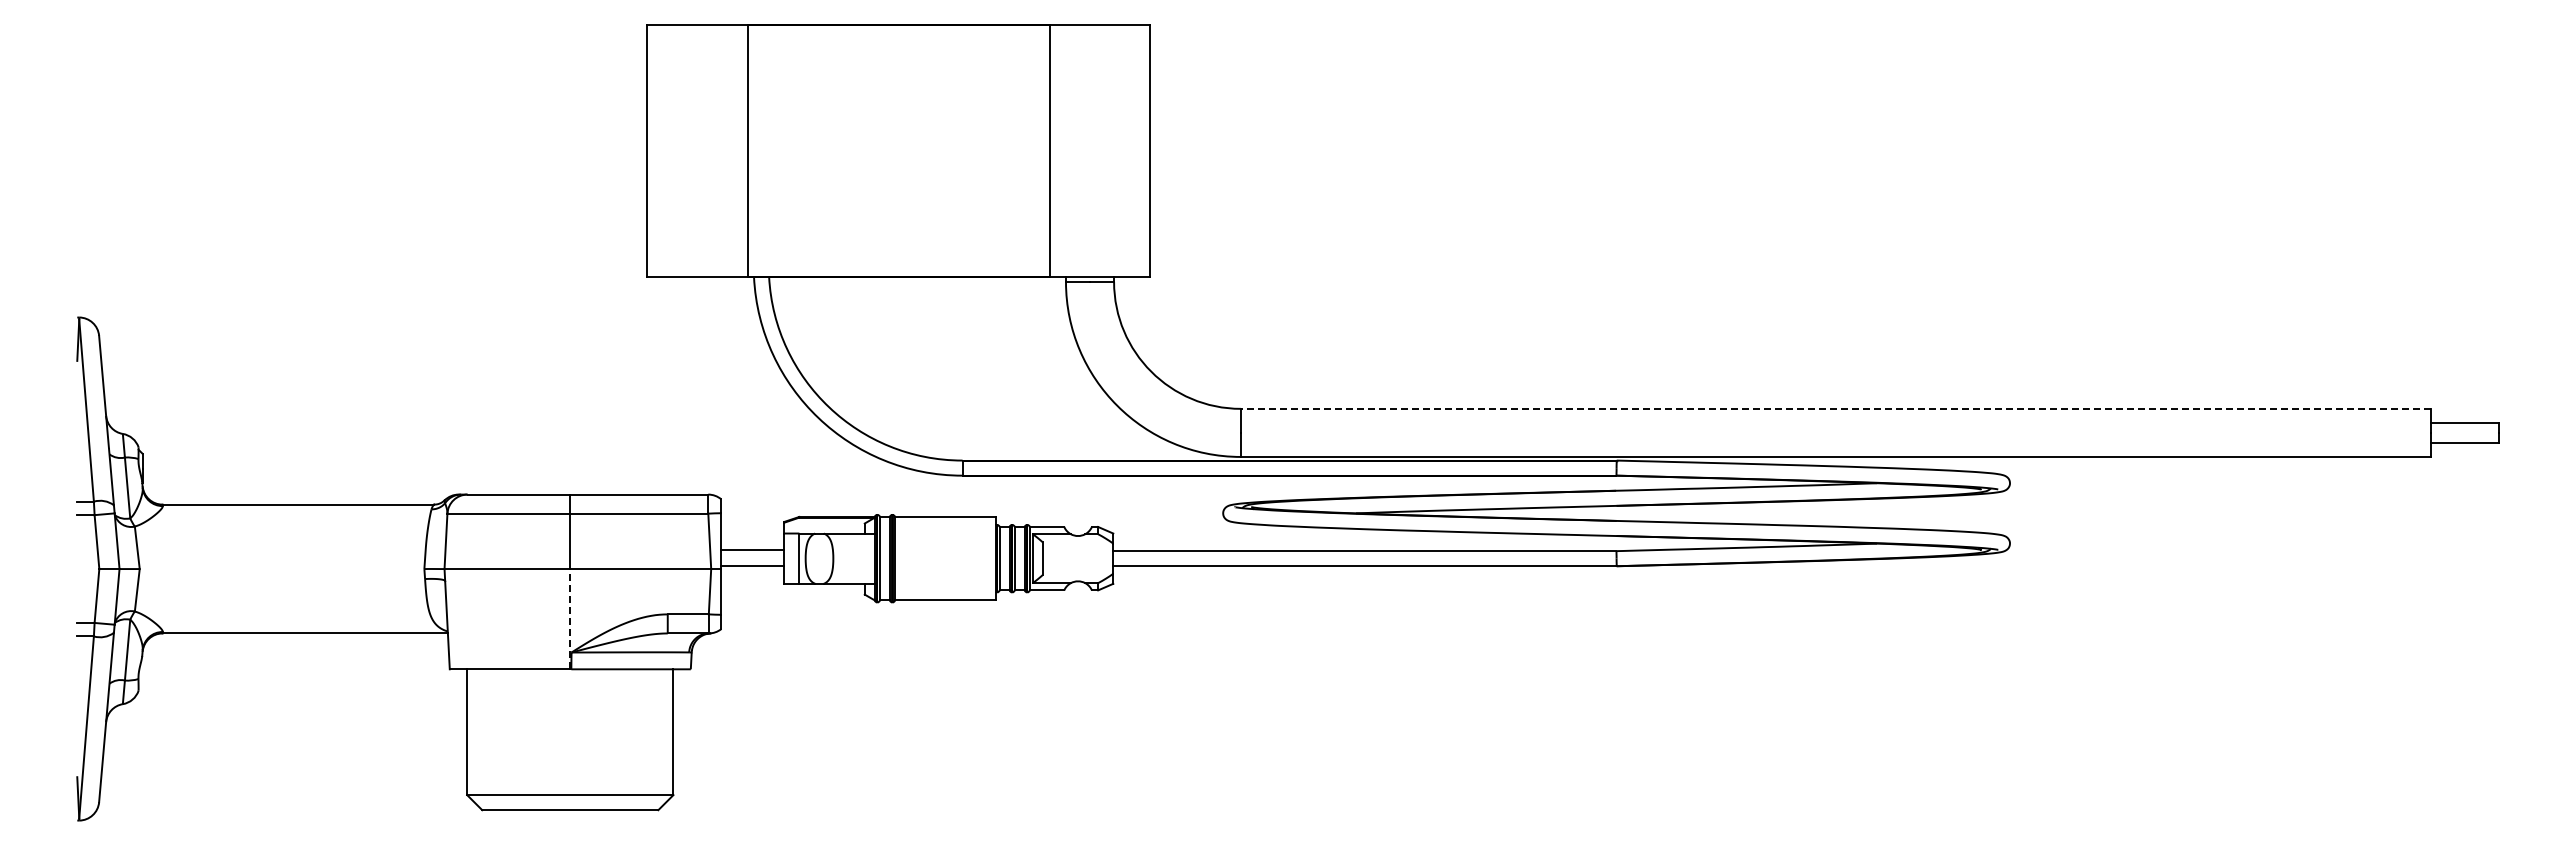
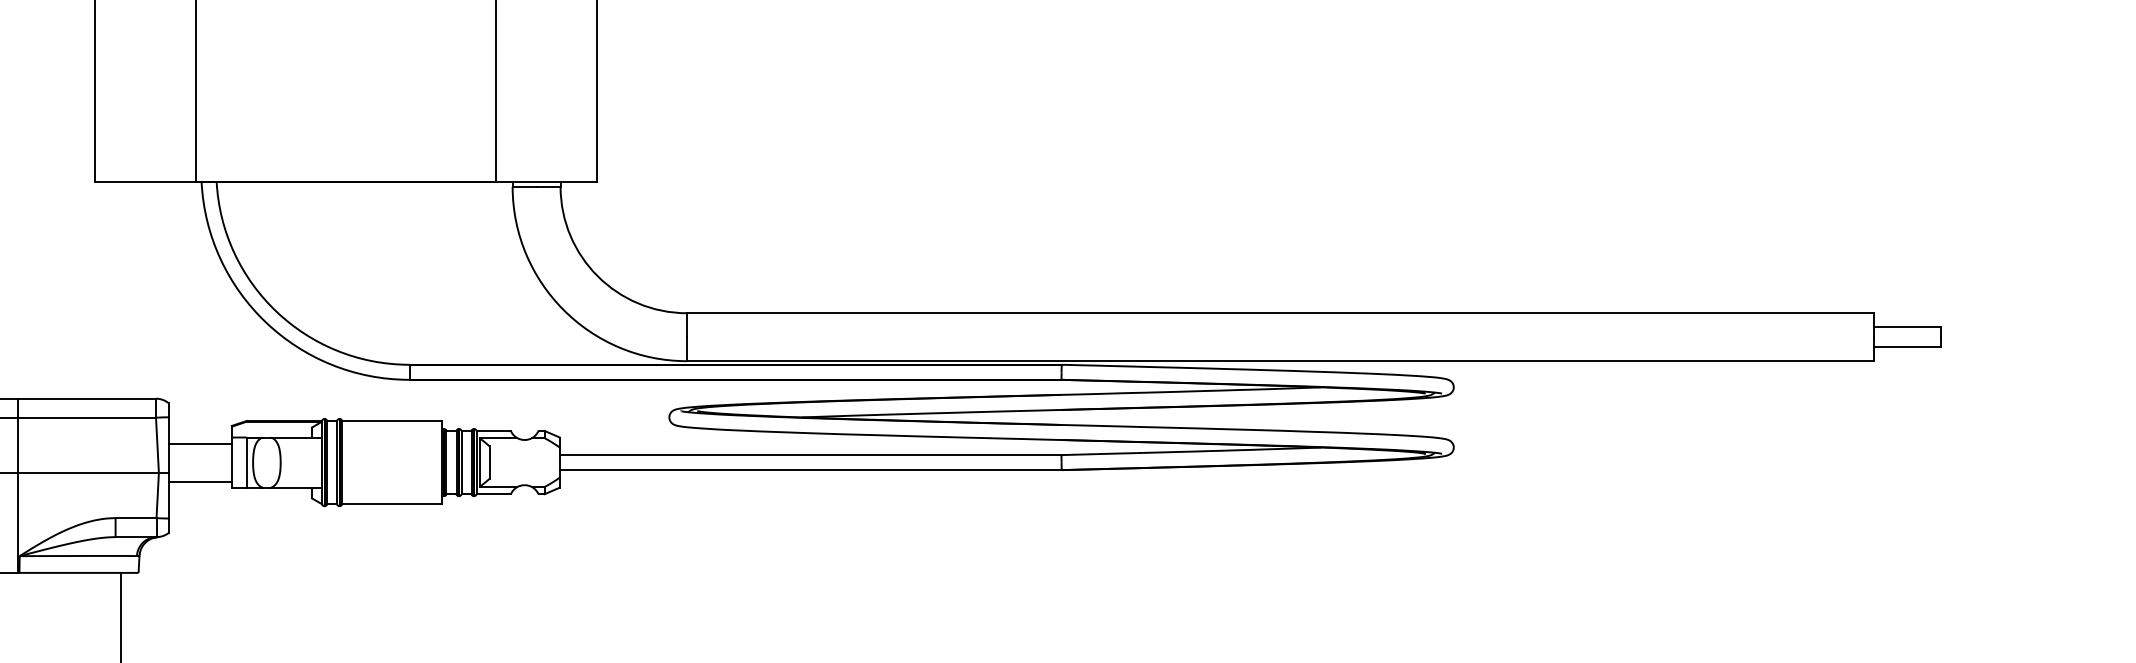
line: (1835, 408) -> (1279, 312), dashed -> solid
line: (752, 549) -> (200, 481), moved
line: (752, 565) -> (200, 443), moved
line: (570, 618) -> (18, 522), dashed -> solid

